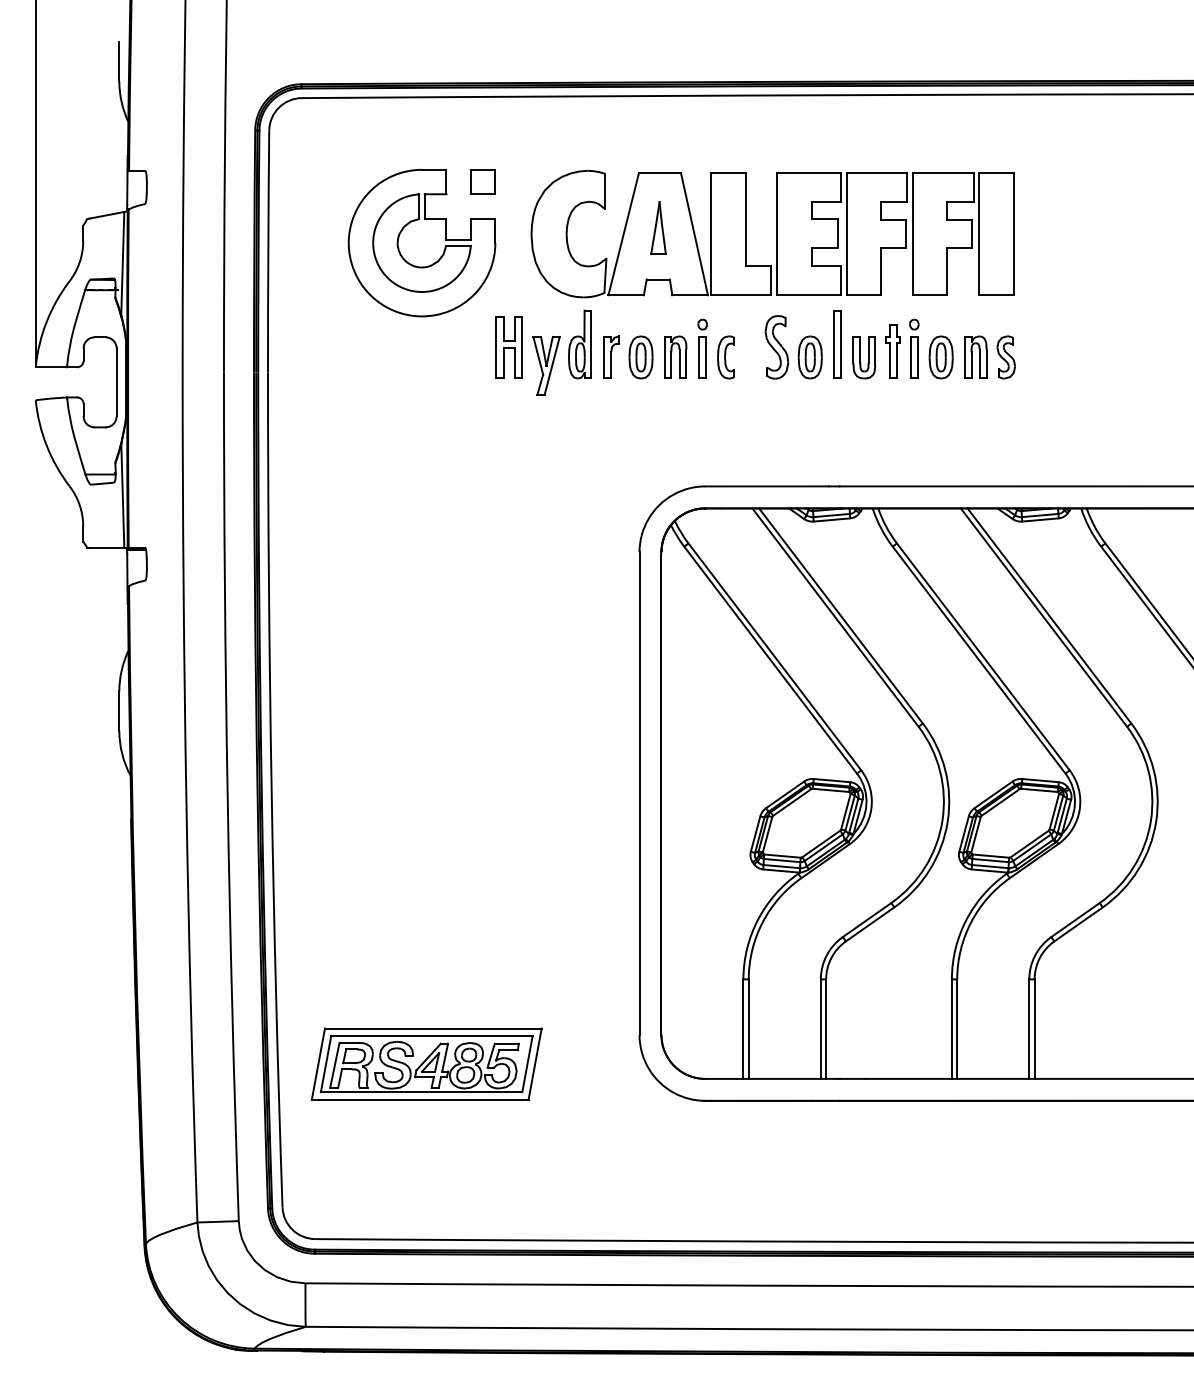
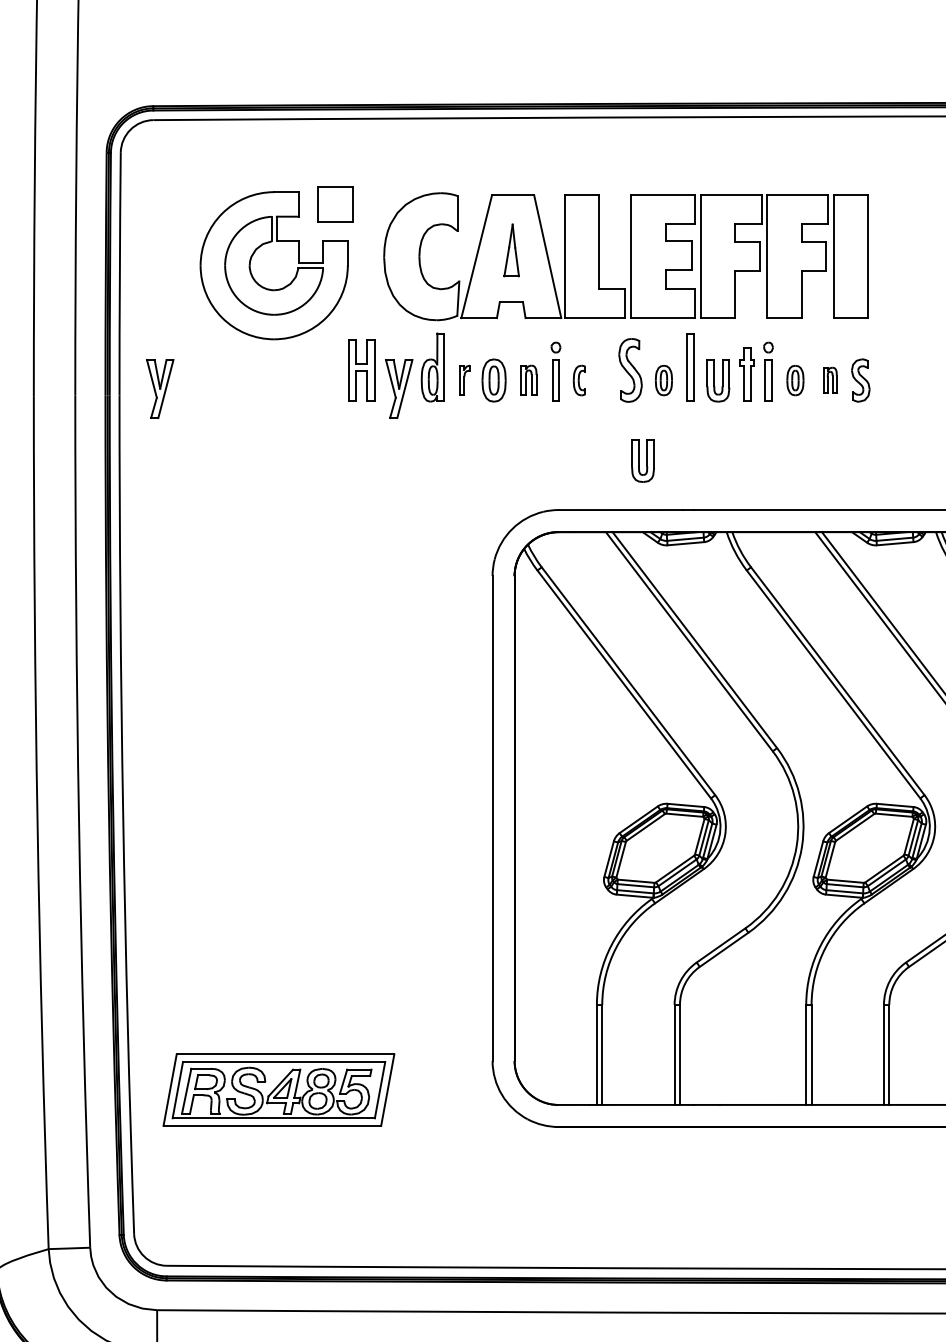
part: (482, 181) -> (334, 203), size x1.4
part: (611, 356) -> (464, 379), size x0.7
part: (675, 356) -> (528, 379), size x0.7
part: (975, 356) -> (829, 379), size x0.6
part: (725, 357) -> (578, 380), size x0.7
part: (809, 357) -> (663, 380), size x0.7
part: (940, 357) -> (794, 380), size x0.7
part: (308, 365) -> (160, 388), added
part: (789, 437) -> (643, 460), added

